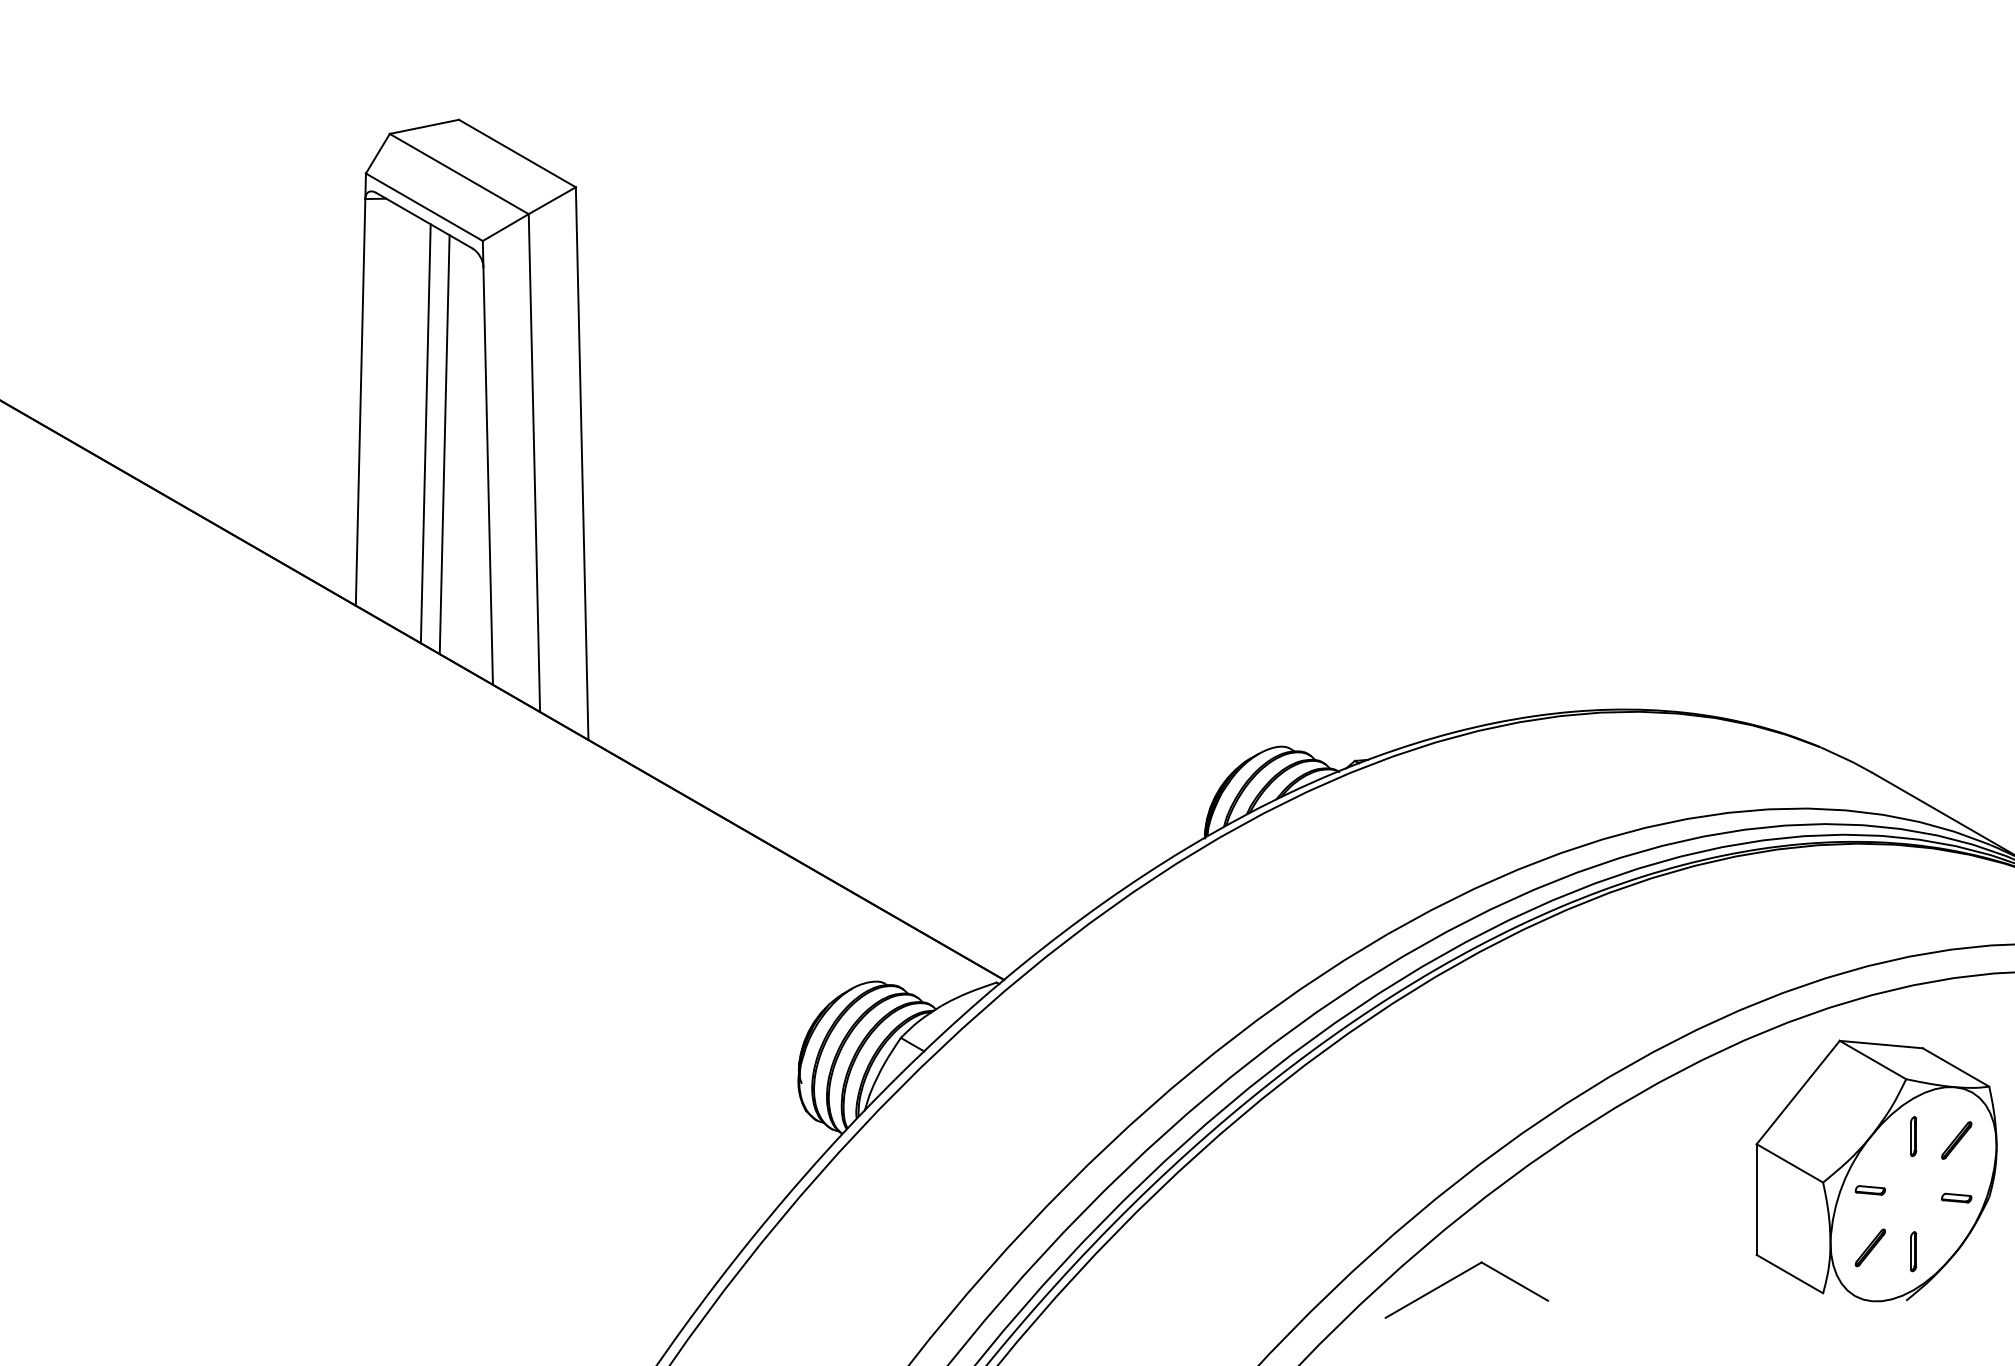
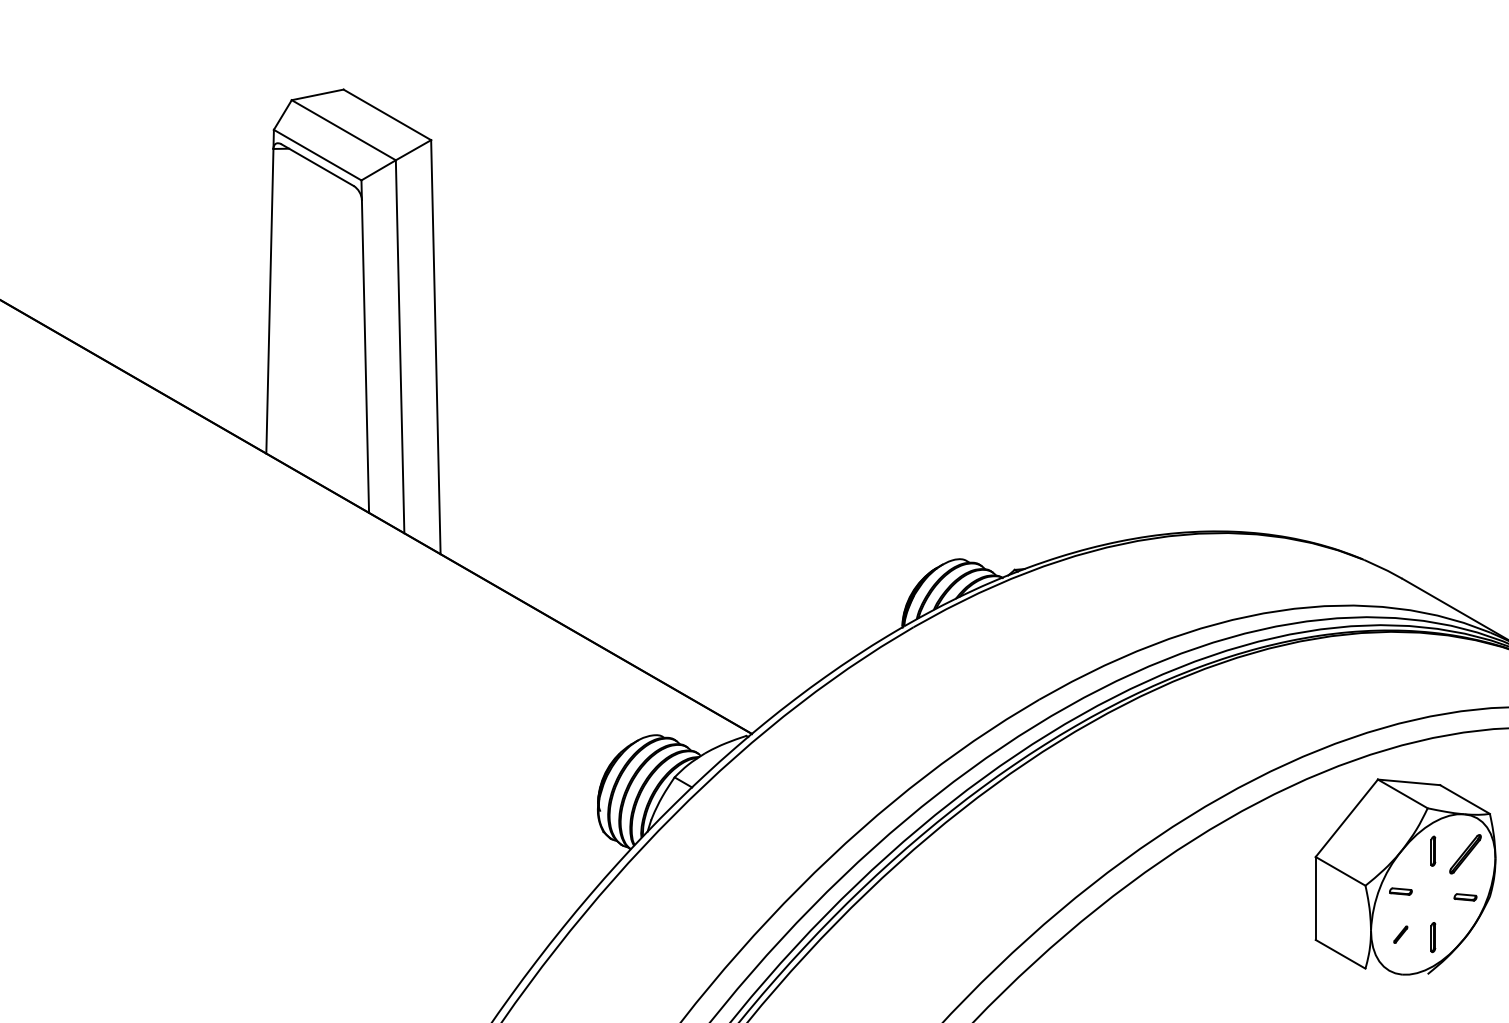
line: (425, 433) -> (318, 324), removed
line: (444, 444) -> (332, 332), removed
part: (1956, 1140) -> (1465, 854), size x1.4
part: (1869, 1247) -> (1400, 934), size x0.6
part: (1459, 1276) -> (1093, 956), removed

